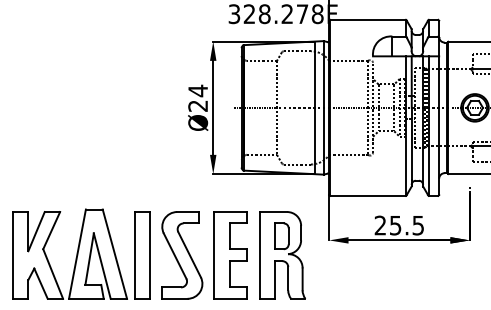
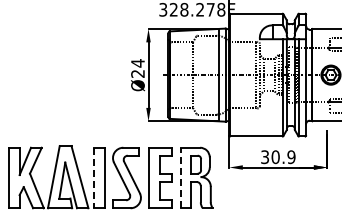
text: (399, 226) -> (278, 157), 25.5 -> 30.9
line: (260, 254) -> (181, 177), solid -> dashed
line: (134, 256) -> (93, 178), solid -> dashed

